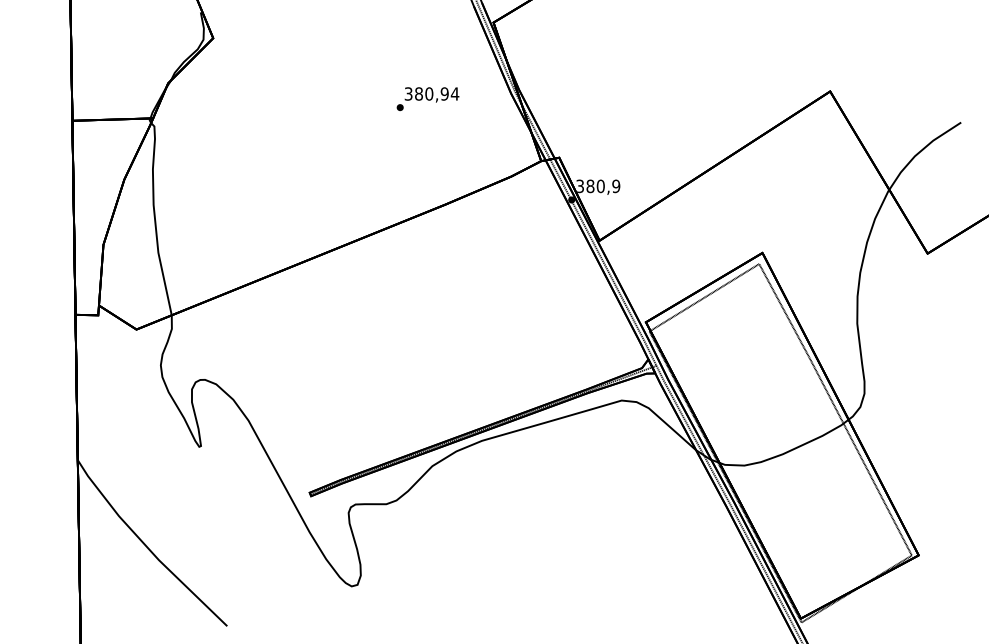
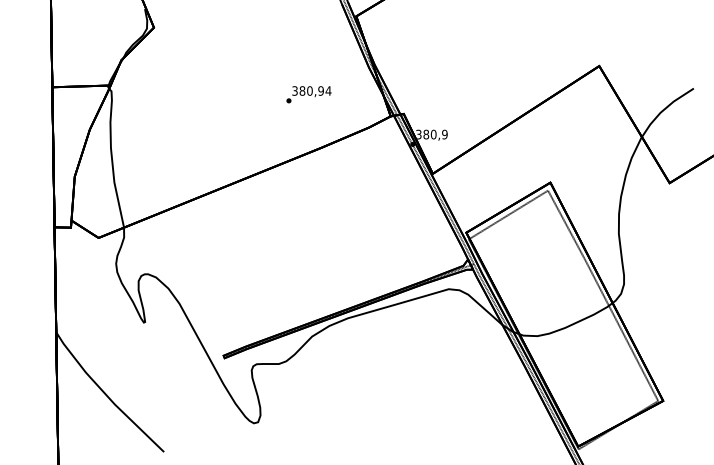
text: (427, 99) -> (308, 94), moved

